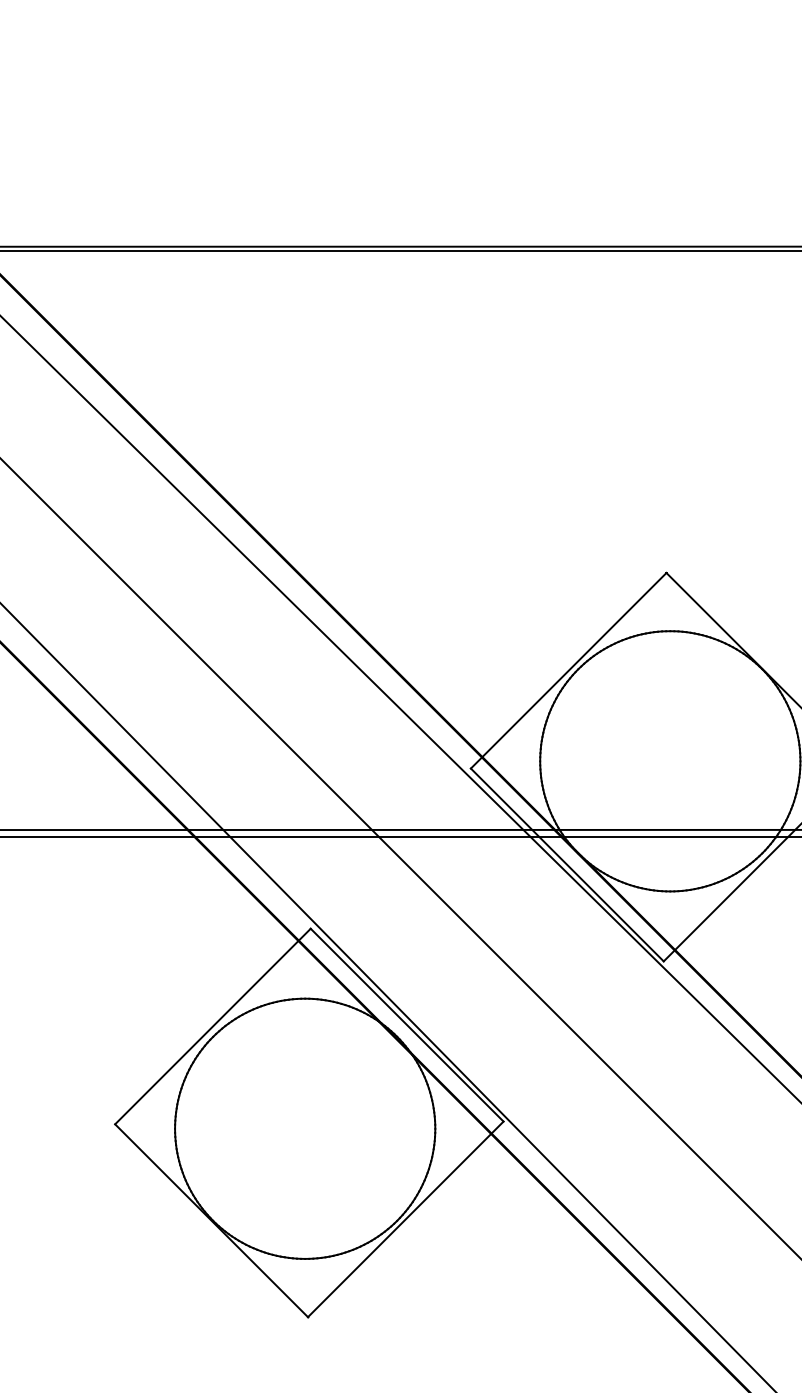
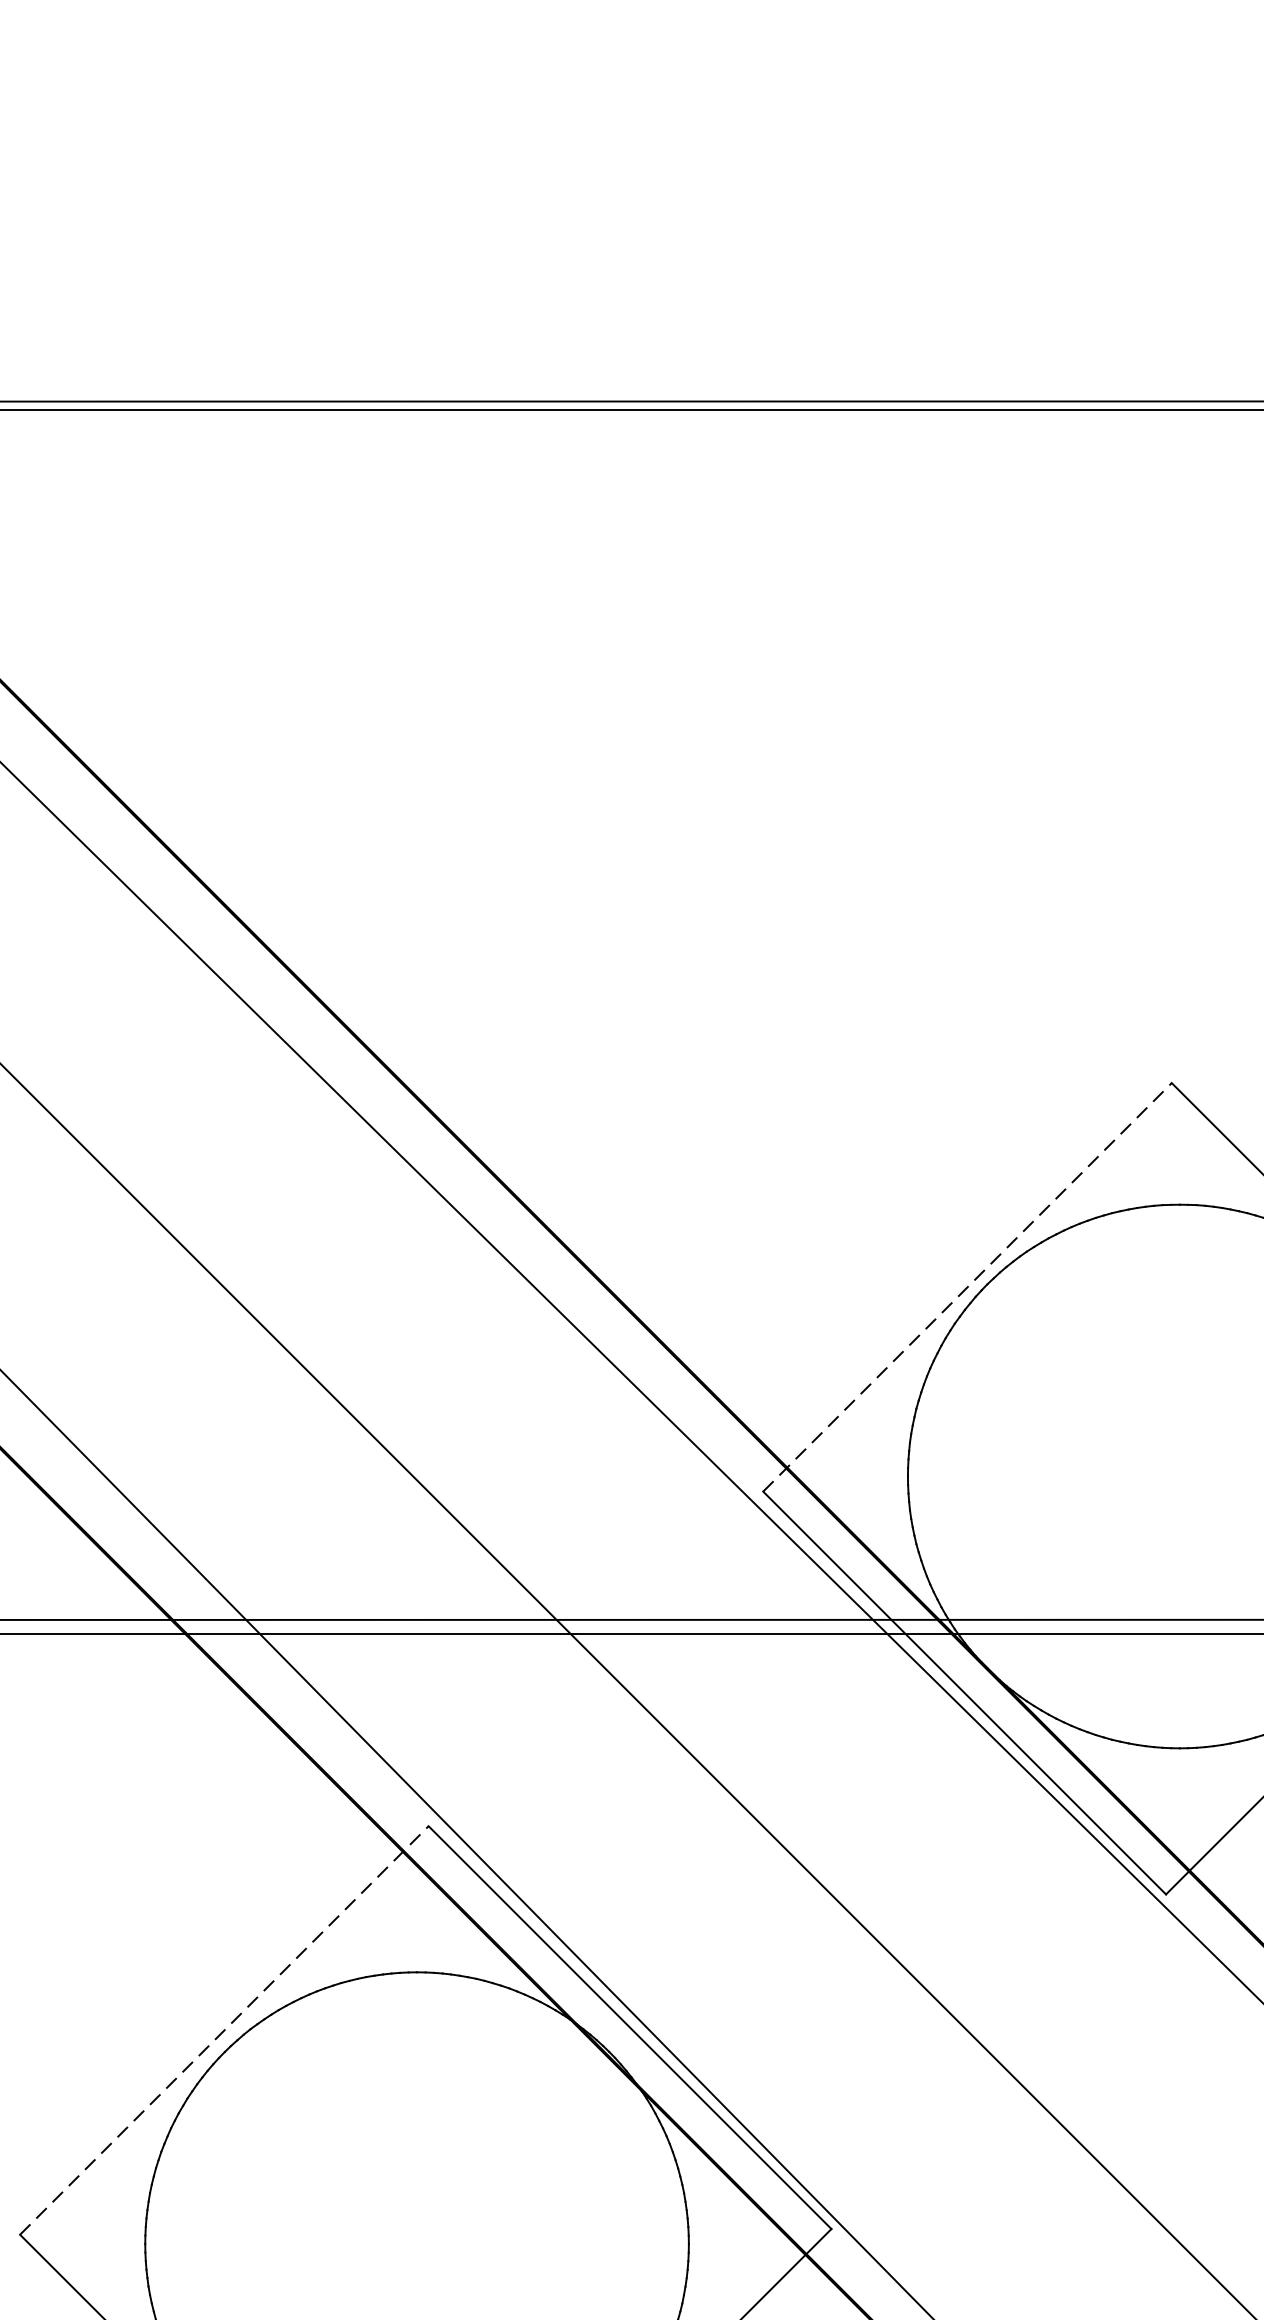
line: (569, 670) -> (969, 1286), solid -> dashed
line: (213, 1026) -> (225, 2030), solid -> dashed

